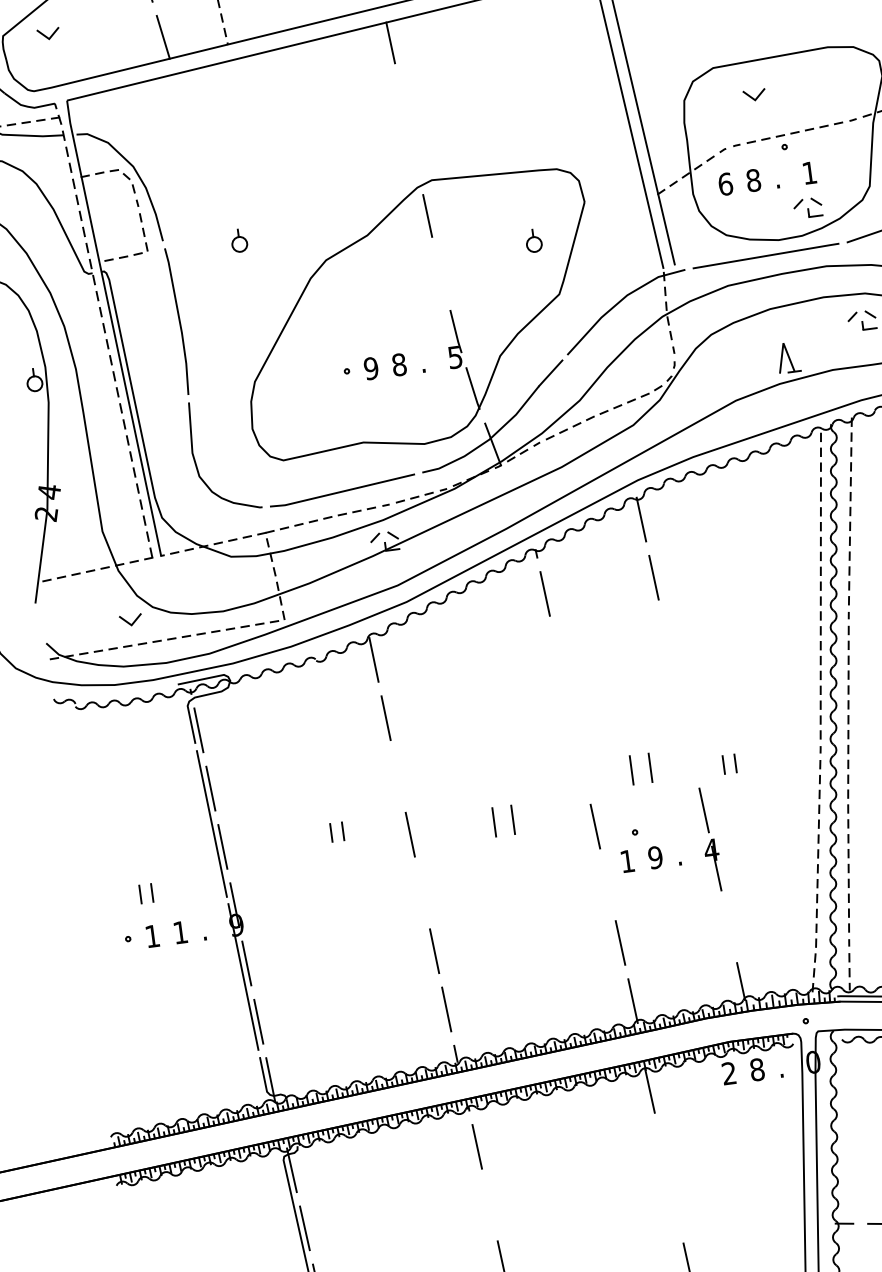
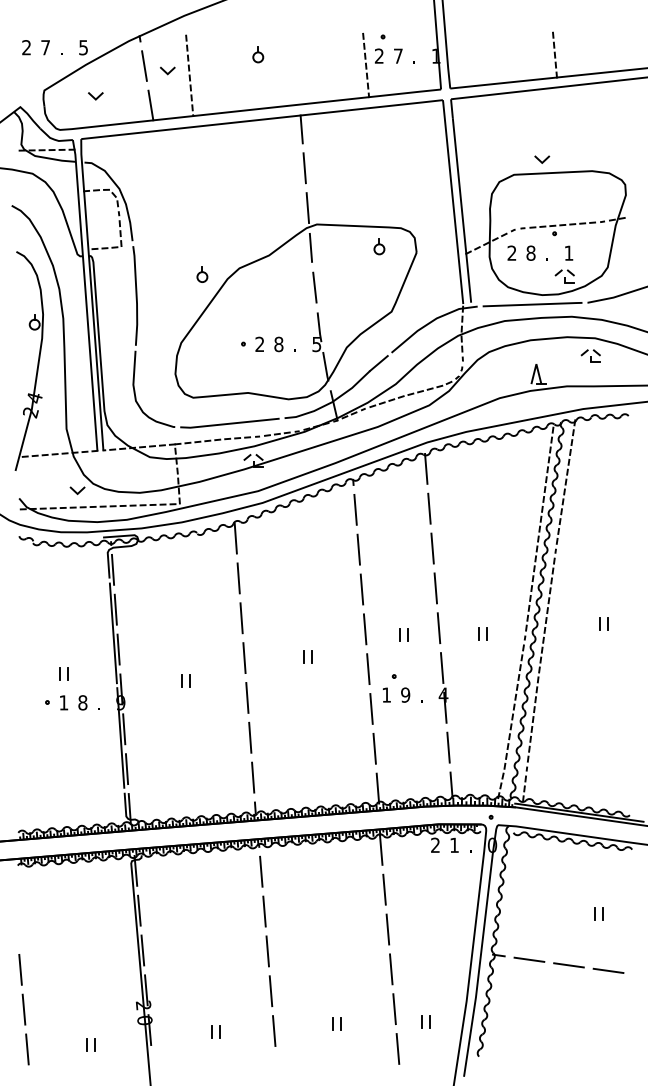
line: (48, 36) -> (95, 97), moved
line: (753, 96) -> (541, 160), moved
line: (402, 100) -> (304, 168), added
line: (414, 158) -> (307, 208), added
text: (724, 183) -> (511, 252), 6 -> 2
part: (239, 240) -> (202, 274), moved
part: (533, 240) -> (379, 246), moved
line: (440, 273) -> (314, 287), added
line: (103, 329) -> (85, 294), dashed -> solid
text: (370, 368) -> (259, 344), 9 -> 2
line: (666, 635) -> (432, 548), added
line: (557, 651) -> (358, 549), added
line: (678, 694) -> (435, 588), added
line: (569, 710) -> (361, 589), added
line: (690, 752) -> (438, 628), added
part: (728, 764) -> (482, 633), moved
line: (581, 768) -> (364, 629), added
part: (640, 768) -> (403, 634), size x0.62
line: (398, 776) -> (241, 618), added
part: (503, 819) -> (307, 656), size x0.62
part: (336, 831) -> (185, 680), moved
line: (607, 884) -> (371, 708), added
line: (422, 892) -> (247, 697), added
line: (729, 926) -> (448, 747), added
text: (179, 932) -> (82, 702), 1 -> 8
text: (757, 1070) -> (454, 845), 8 -> 1
line: (662, 1148) -> (384, 889), added
line: (489, 1204) -> (264, 911), added
line: (674, 1207) -> (387, 929), added

